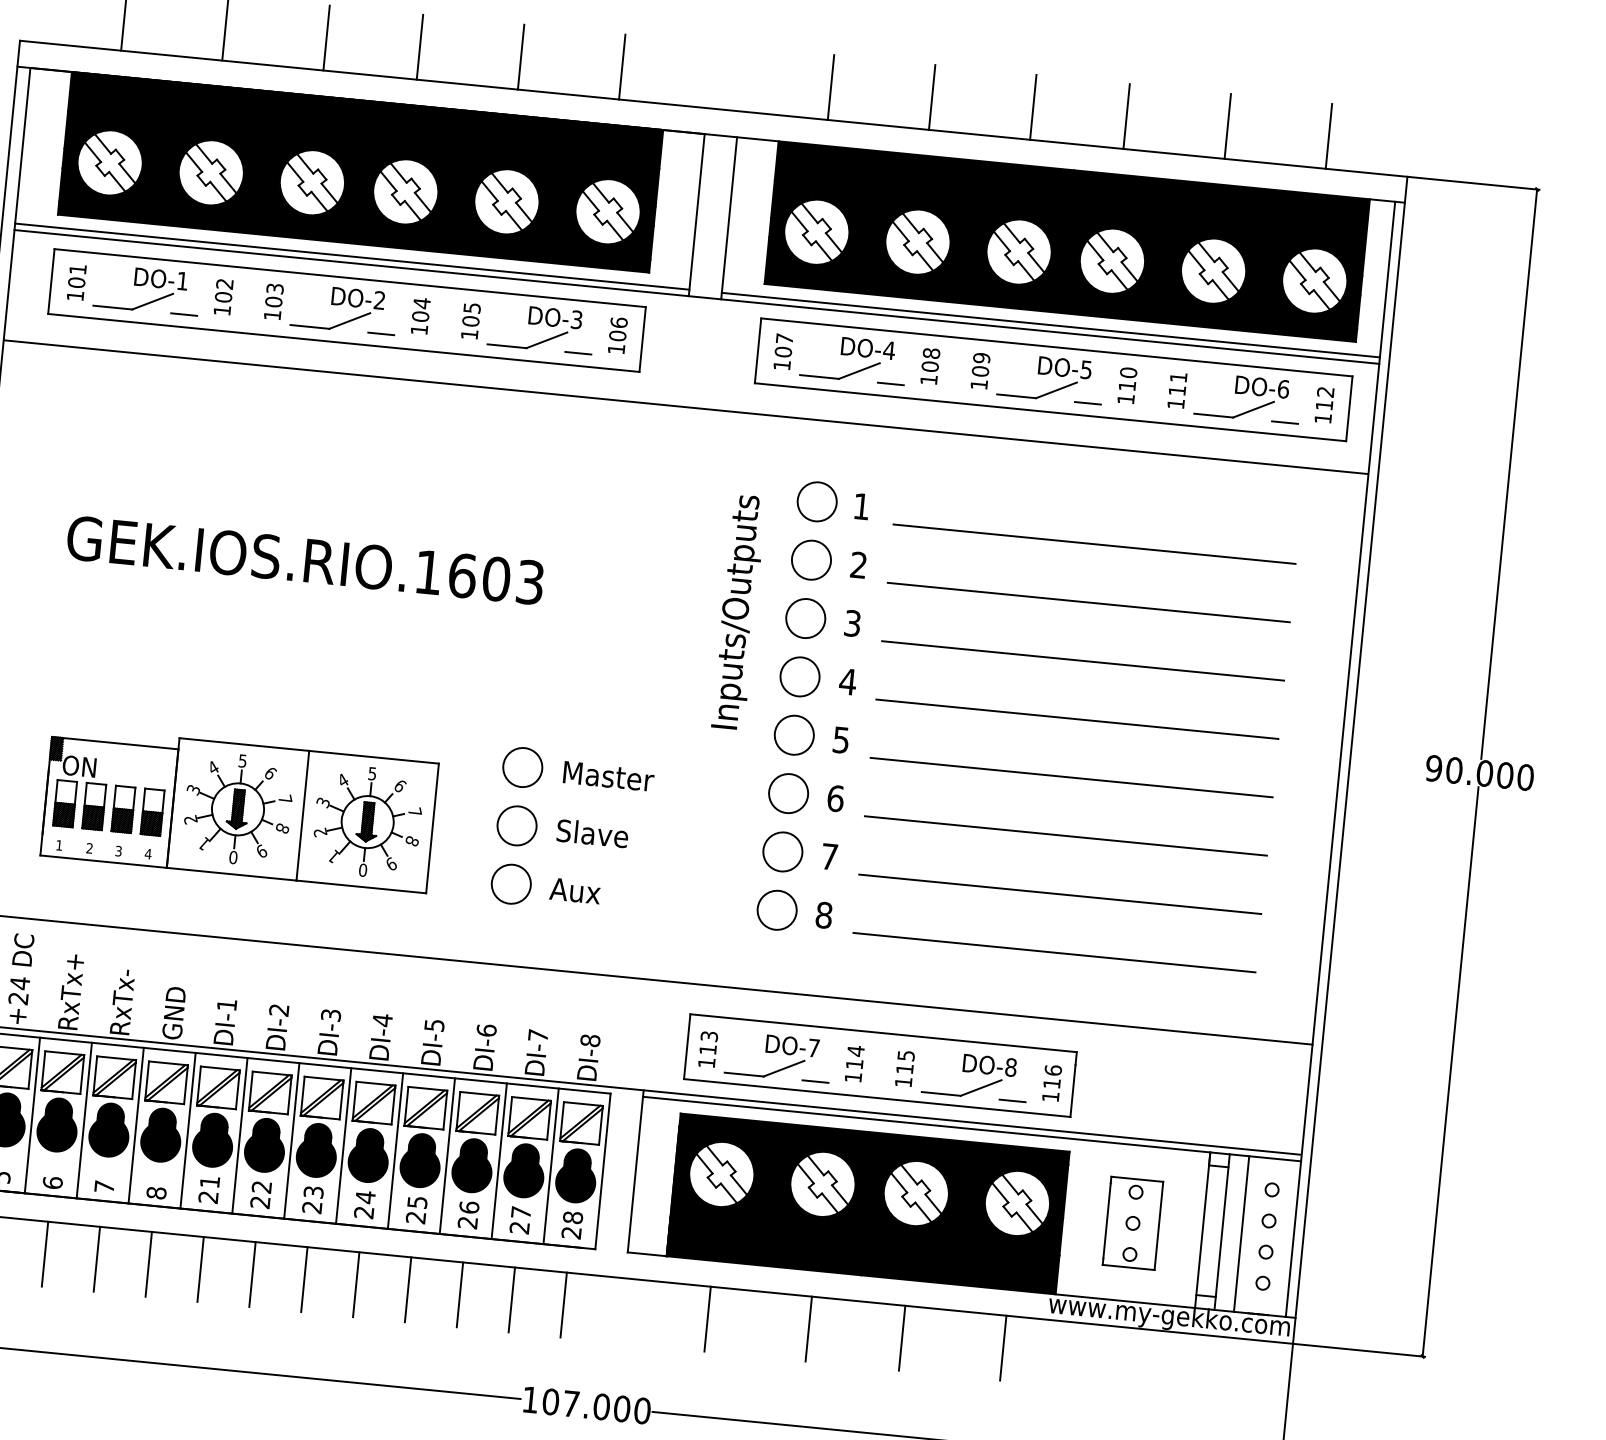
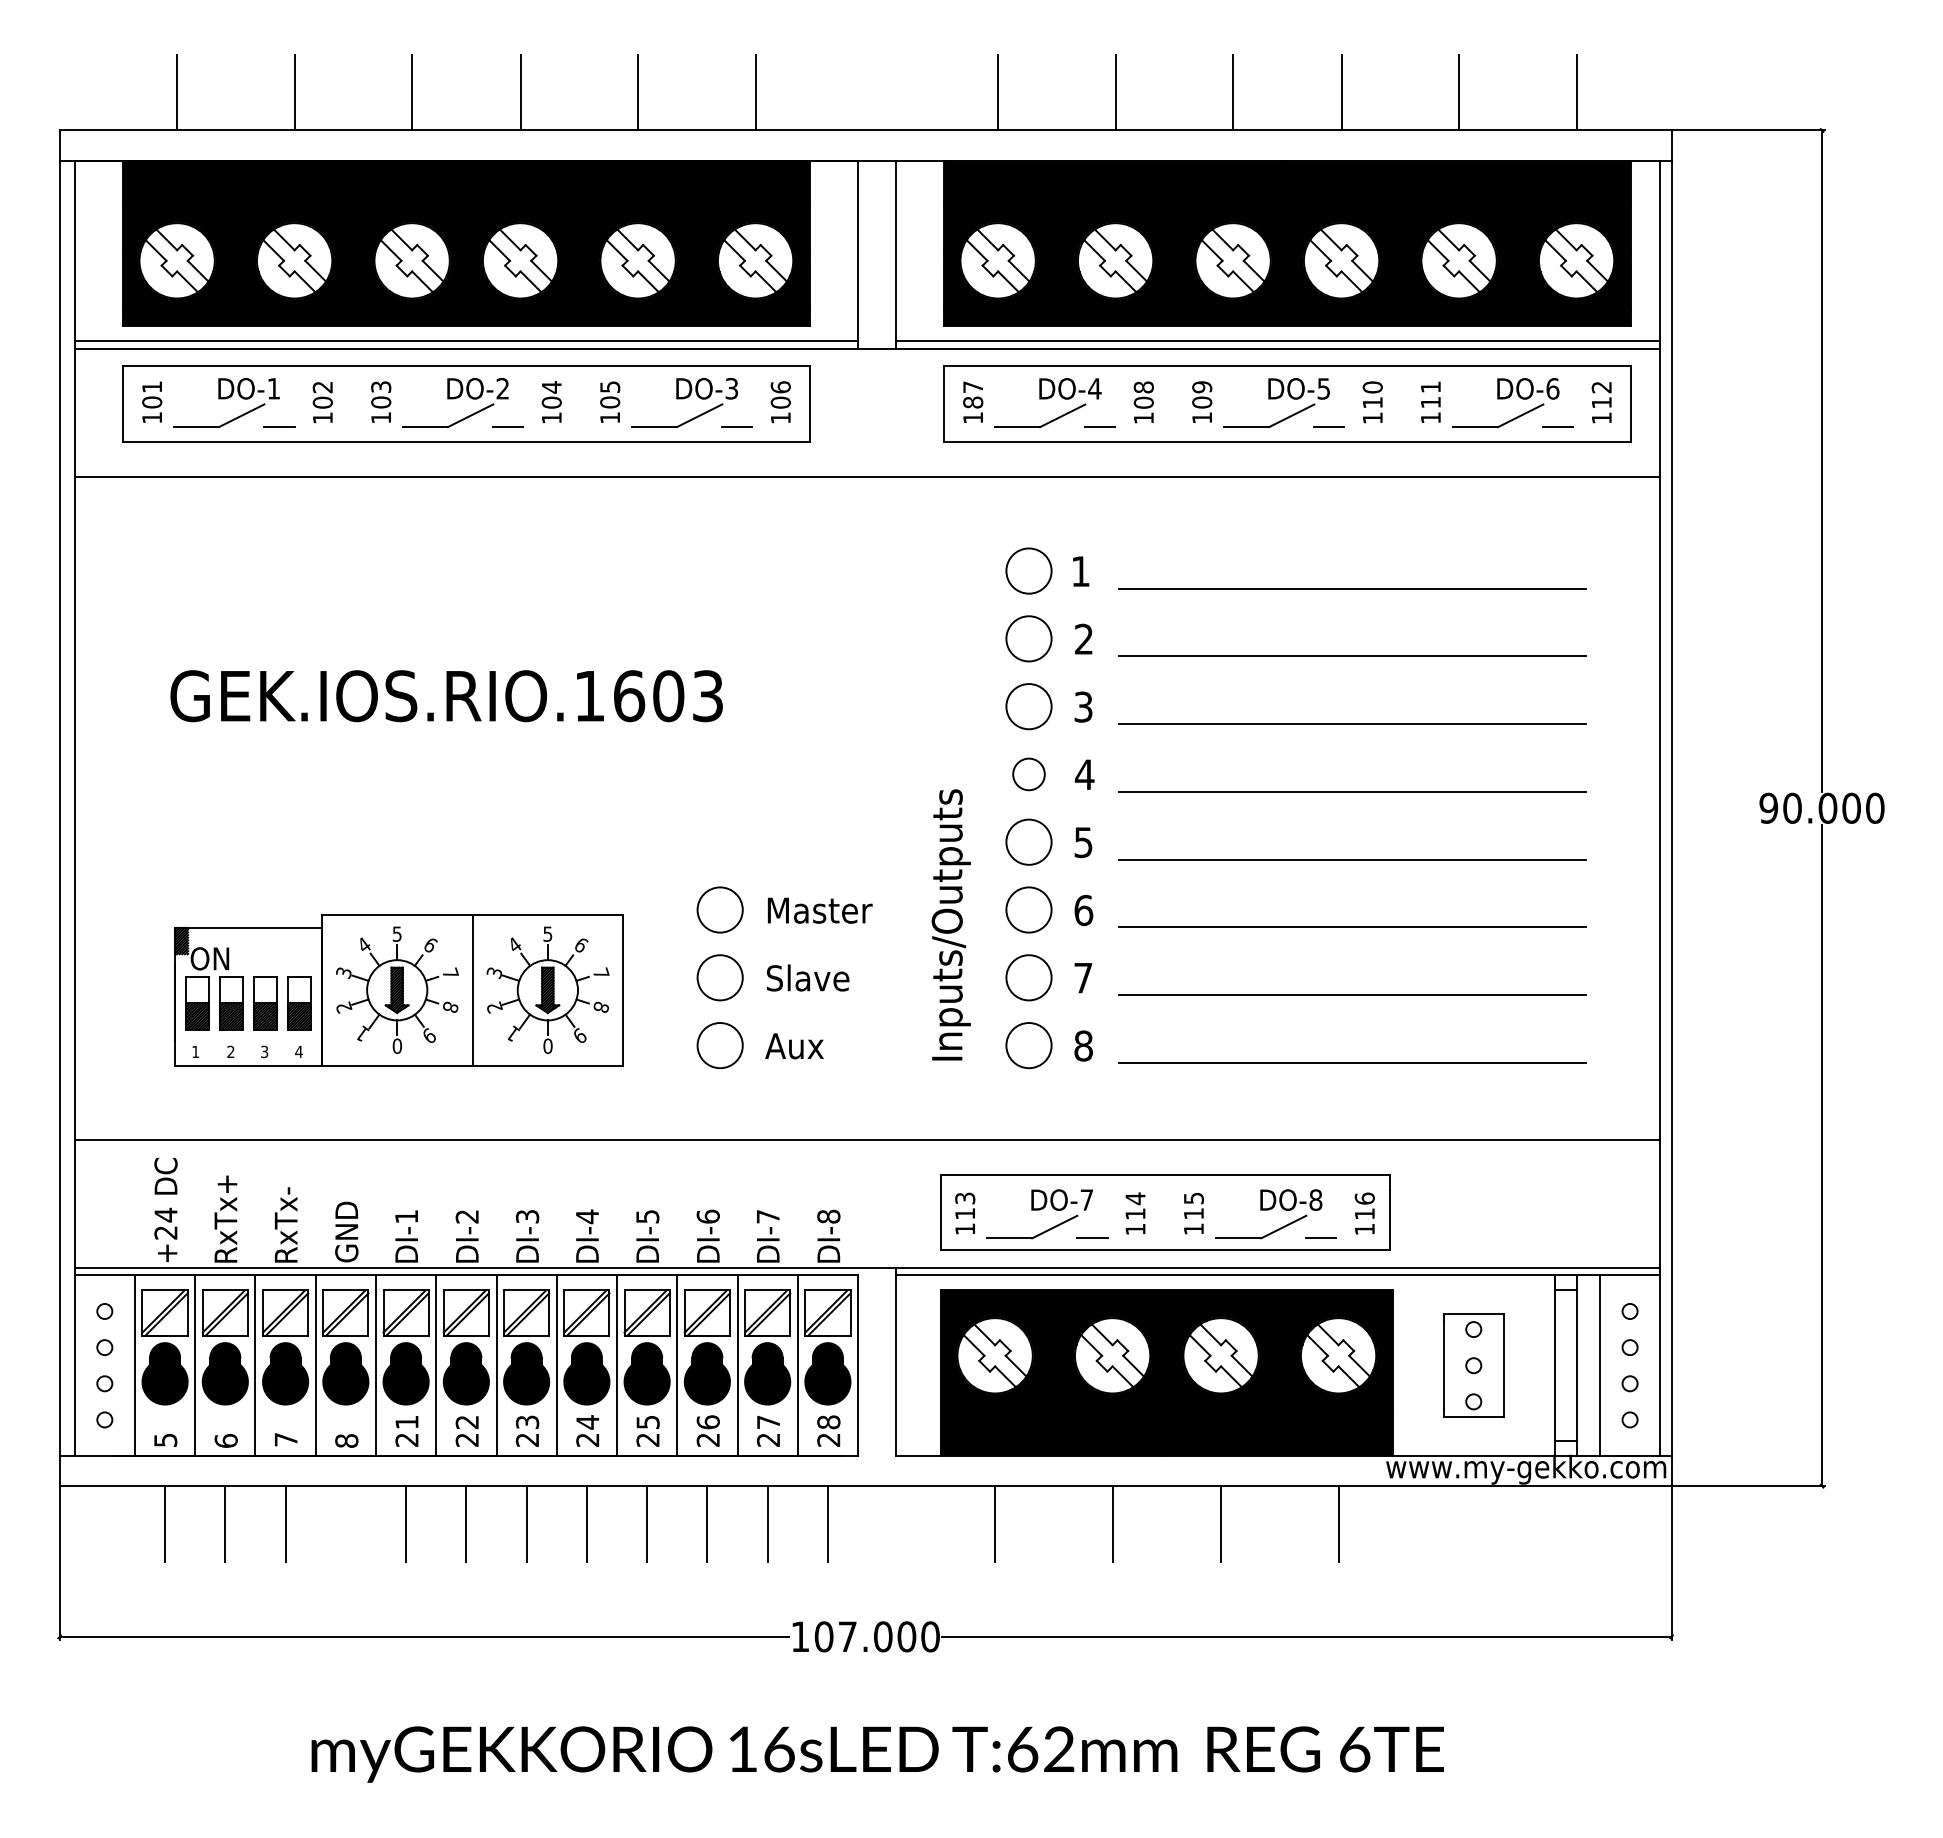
text: (782, 351) -> (972, 402), 107 -> 187
text: (738, 611) -> (950, 924), moved
circle: (799, 676) -> (1028, 774), size x0.7
line: (148, 1263) -> (345, 1523), removed

